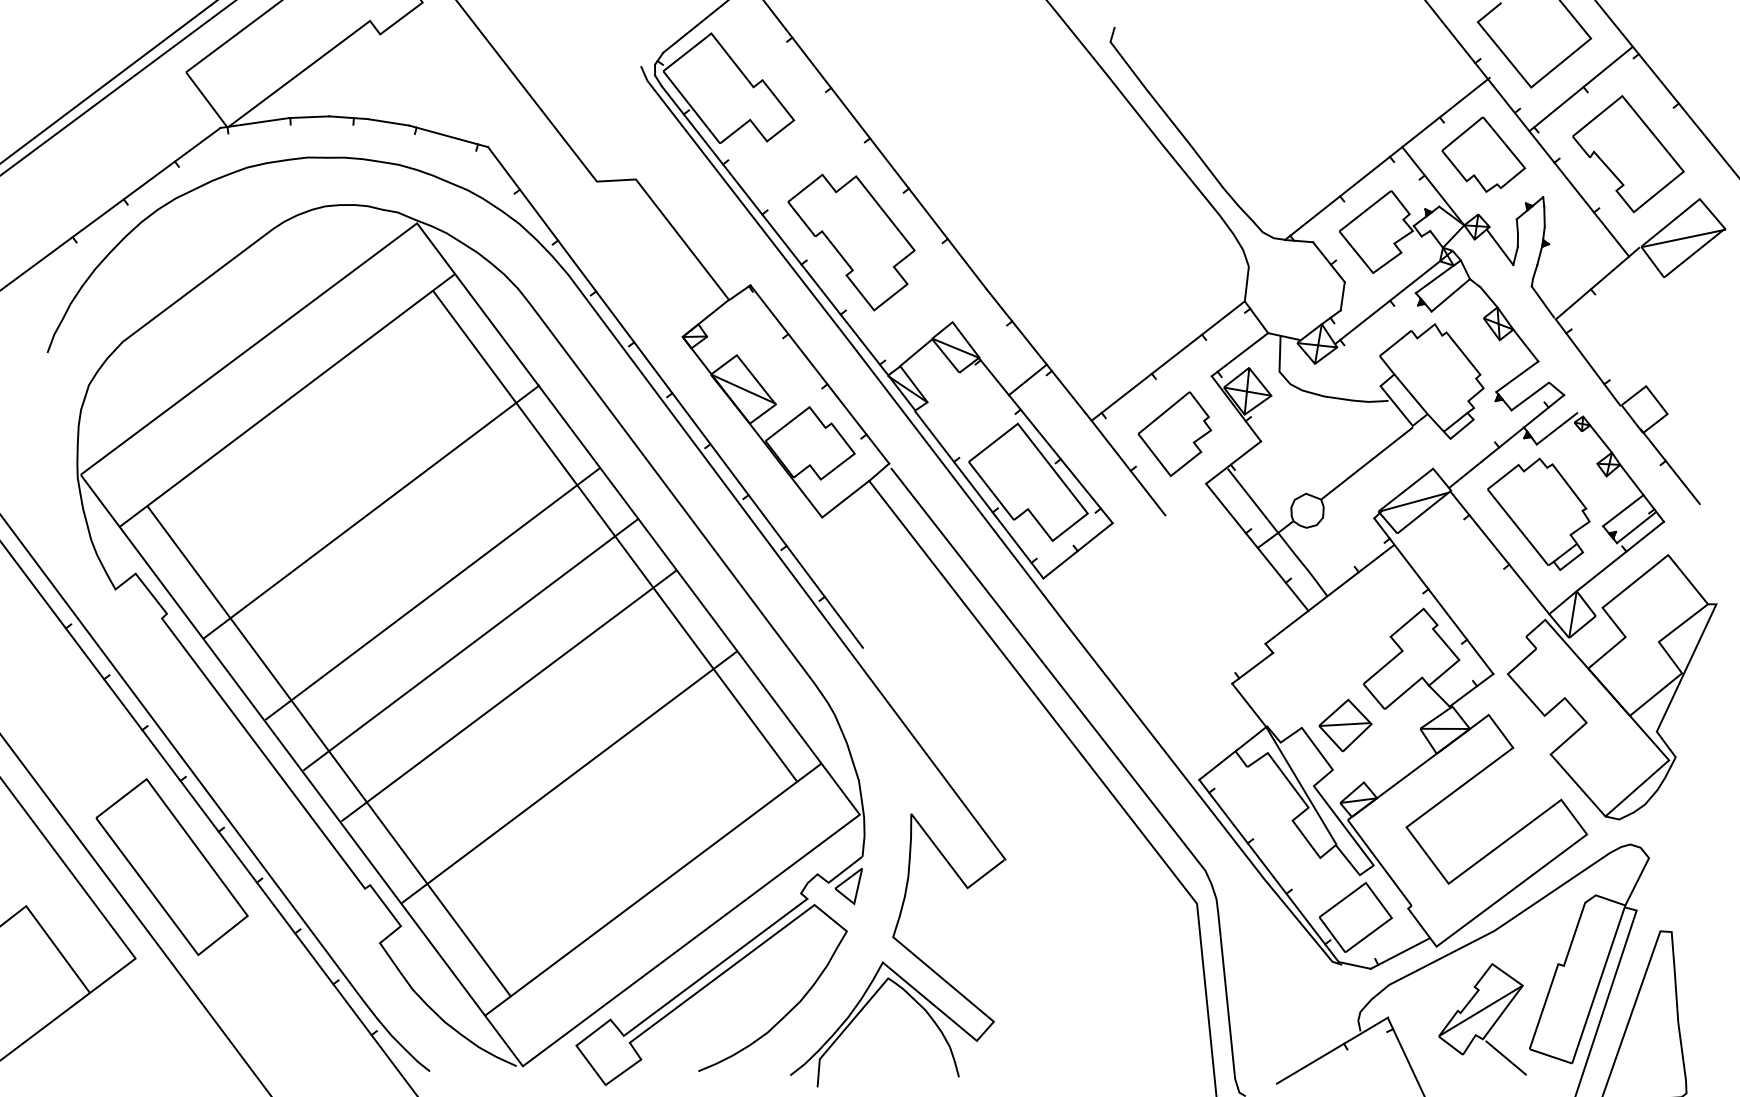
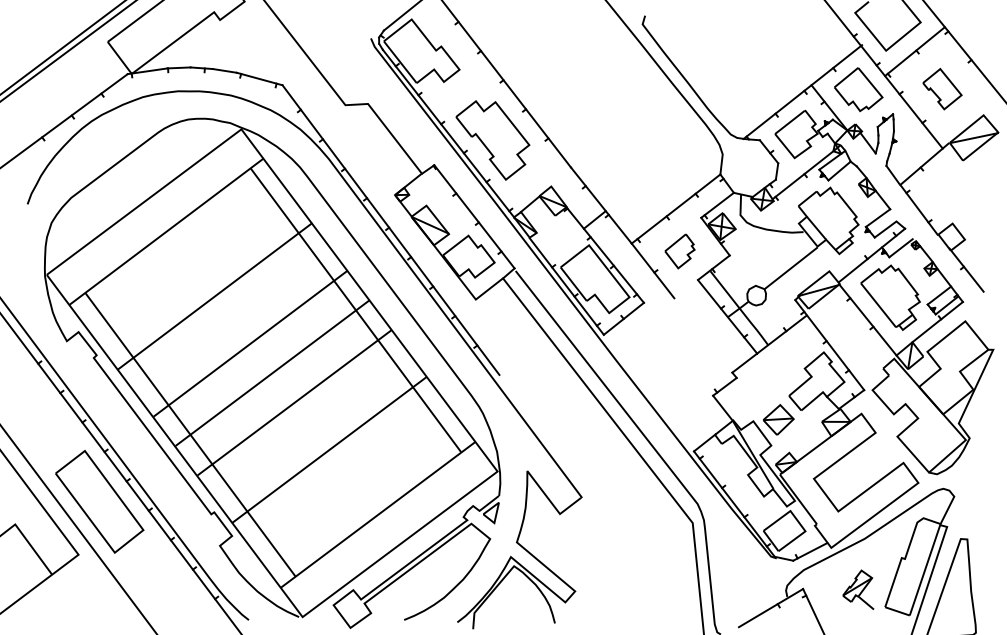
part: (1628, 152) -> (942, 88), size x0.6
part: (1174, 434) -> (679, 251), size x0.7
part: (1483, 1018) -> (858, 589), size x0.6

